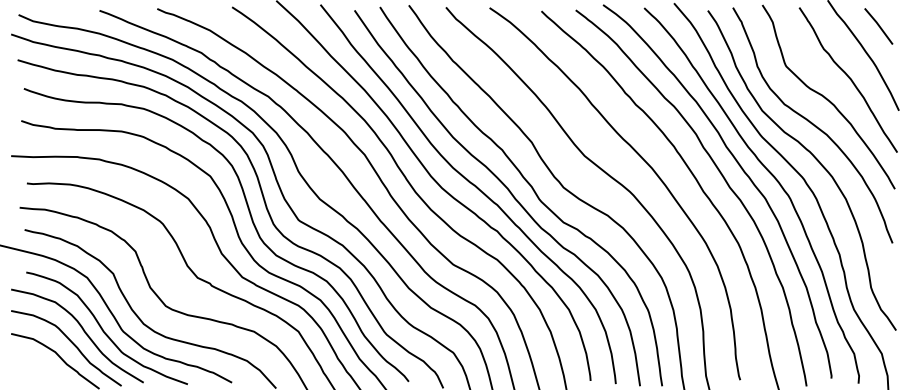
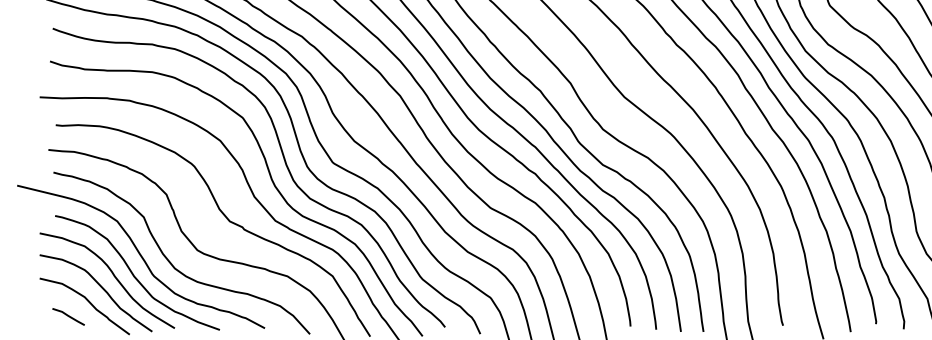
line: (39, 371) -> (68, 316), added

